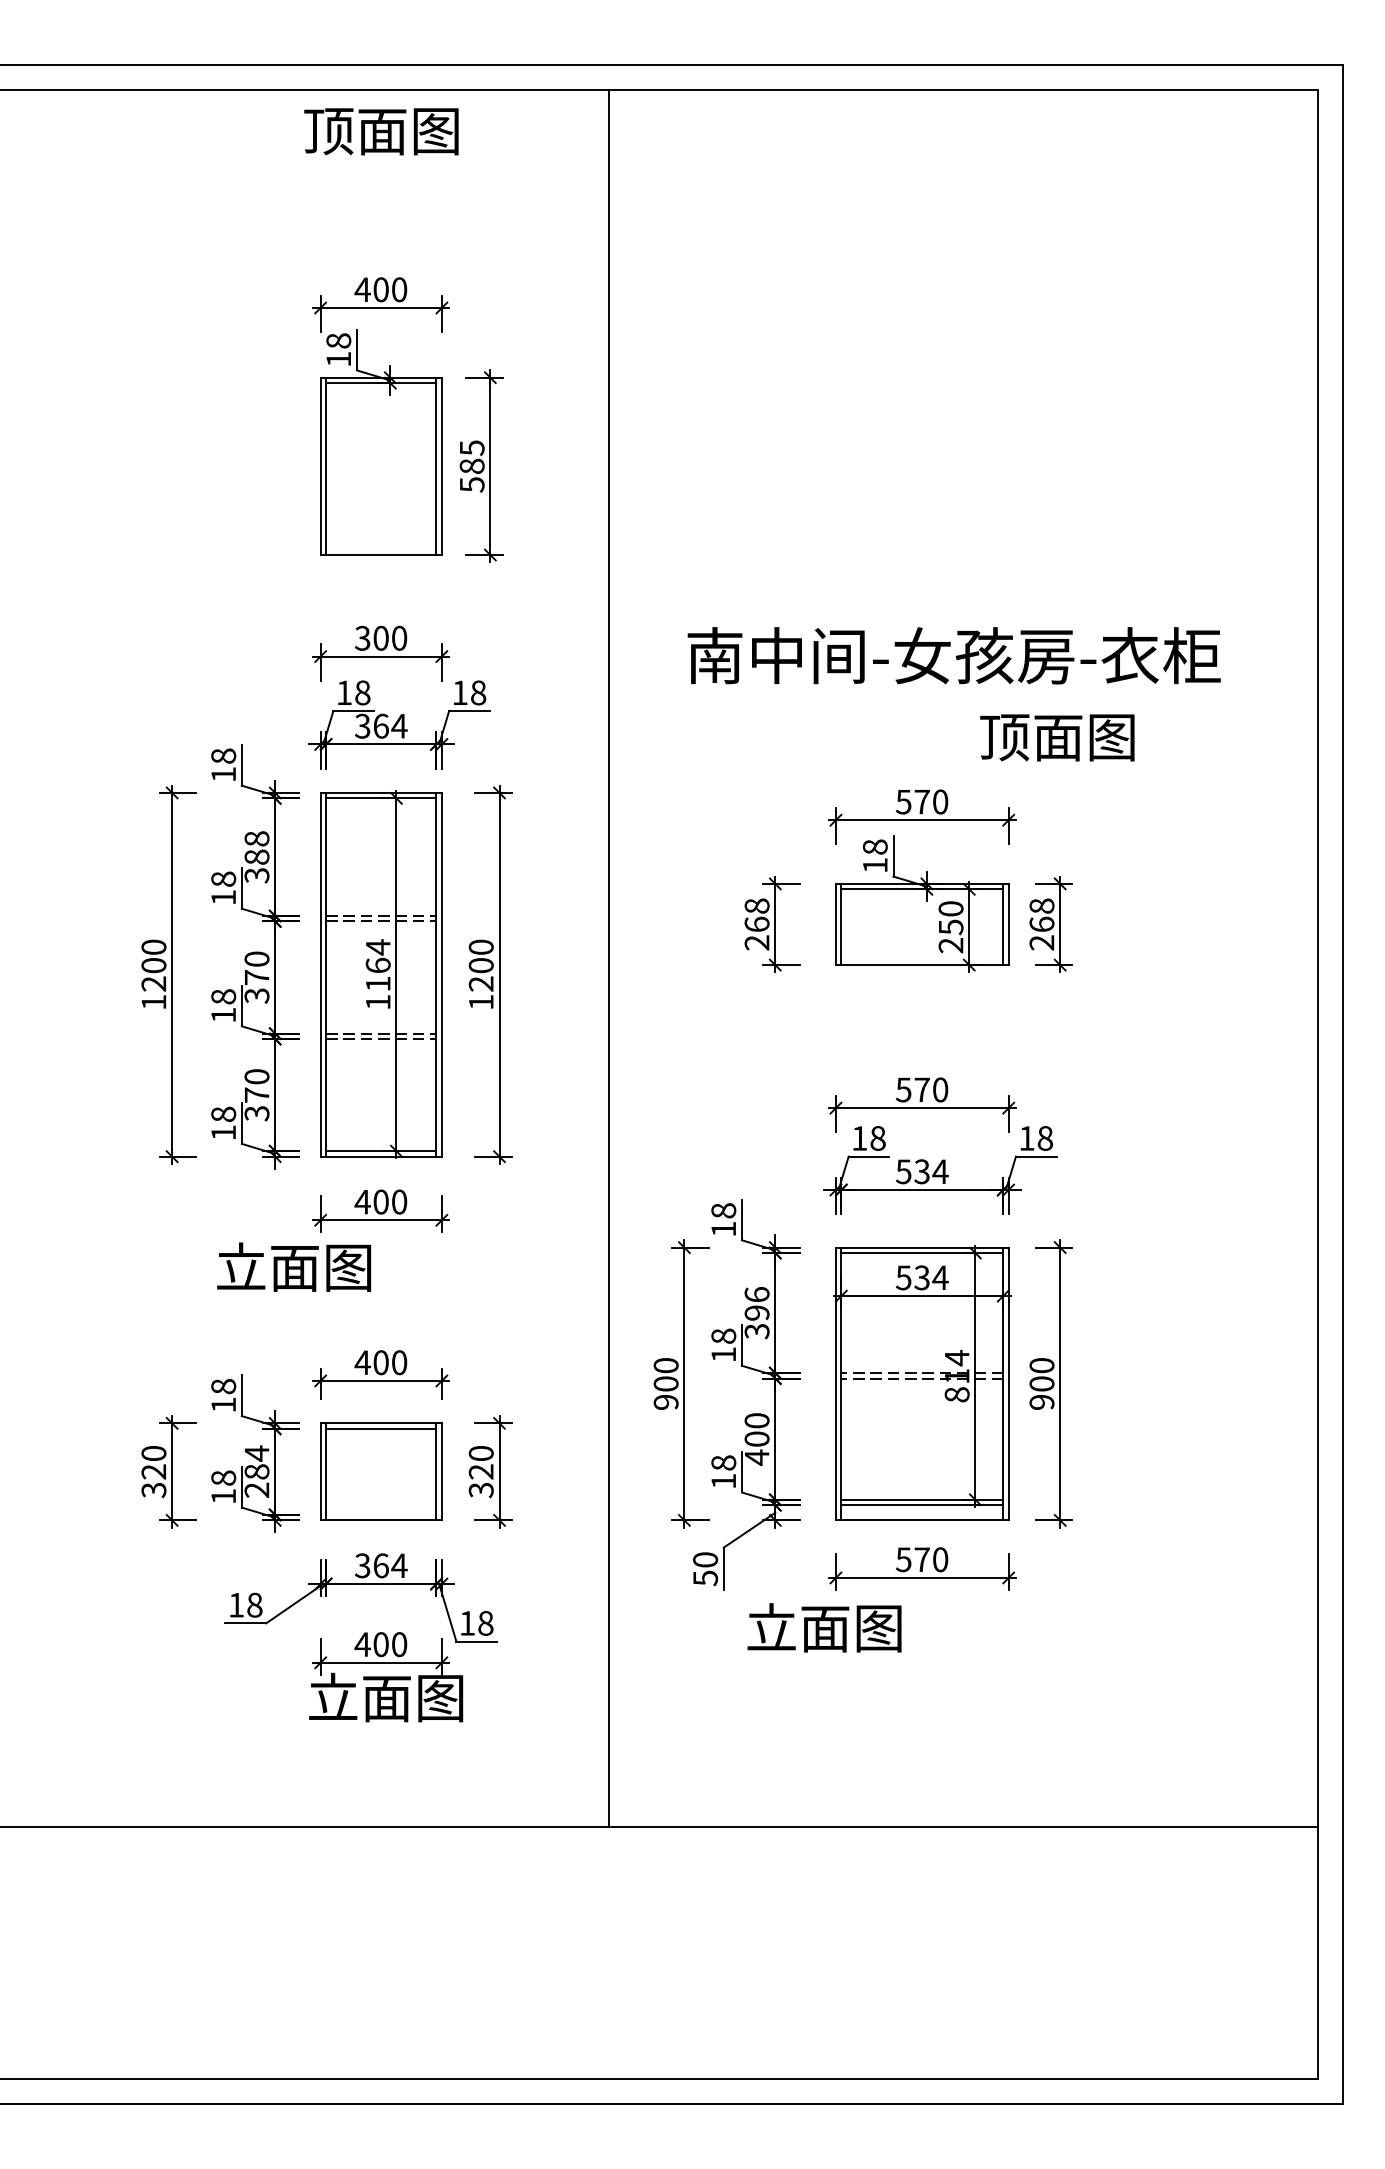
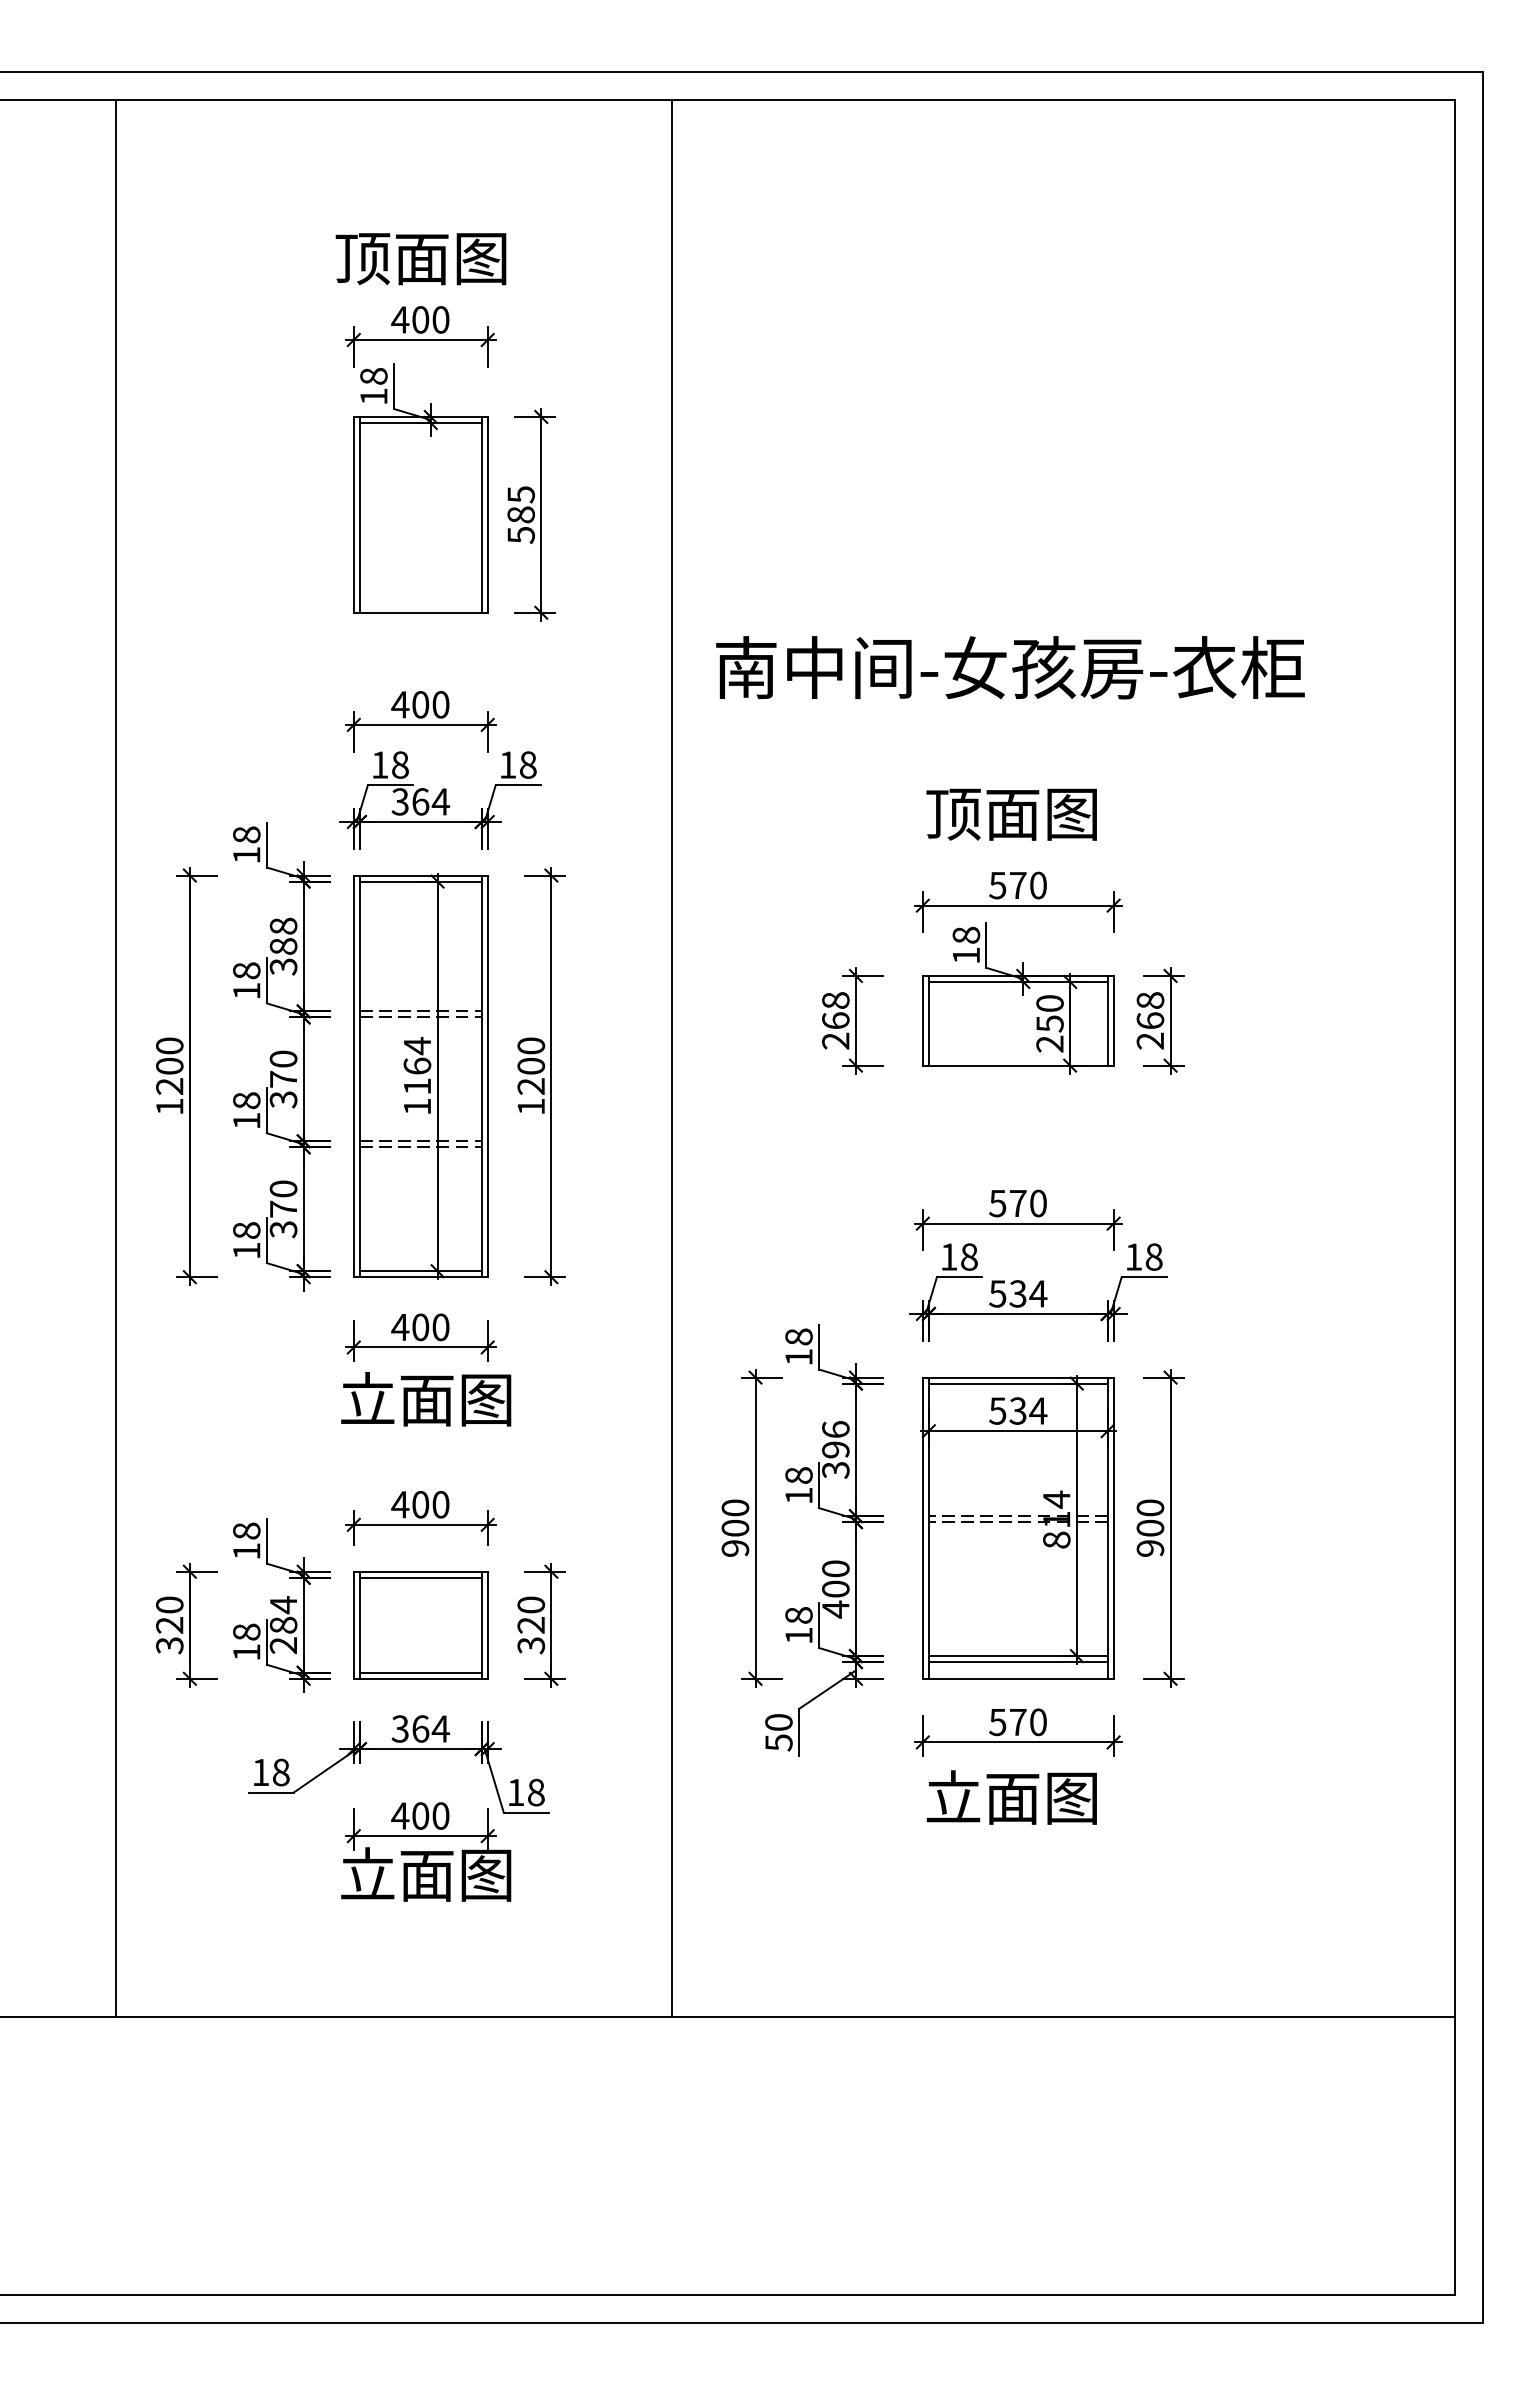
text: (381, 131) -> (421, 258), moved
text: (362, 637) -> (400, 703), 300 -> 400
text: (953, 655) -> (1009, 667), moved
text: (1057, 737) -> (1011, 814), moved
line: (105, 958) -> (116, 1058), added
text: (294, 1266) -> (426, 1398), moved
line: (381, 1514) -> (421, 1672), added
text: (824, 1627) -> (1011, 1797), moved

